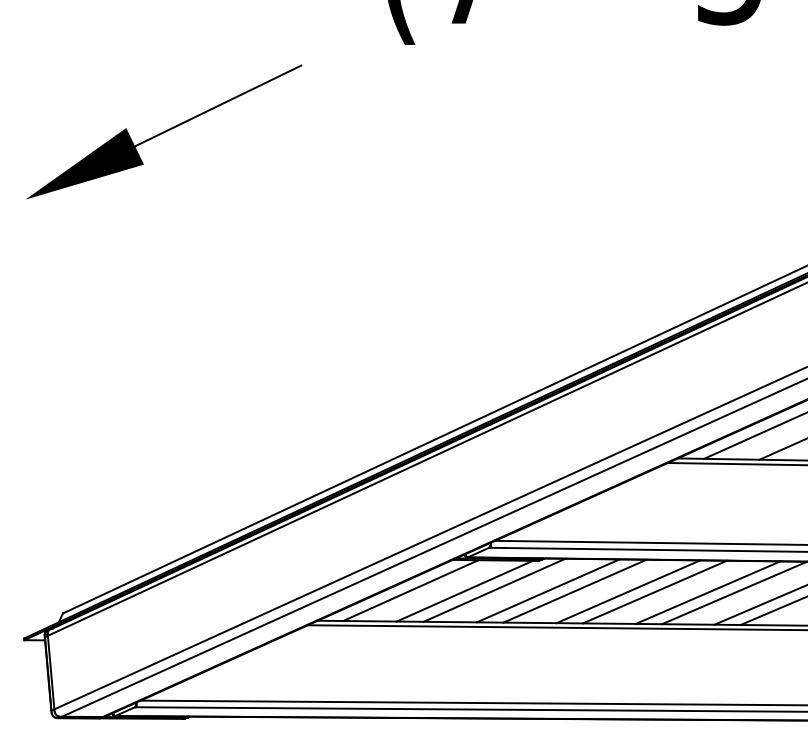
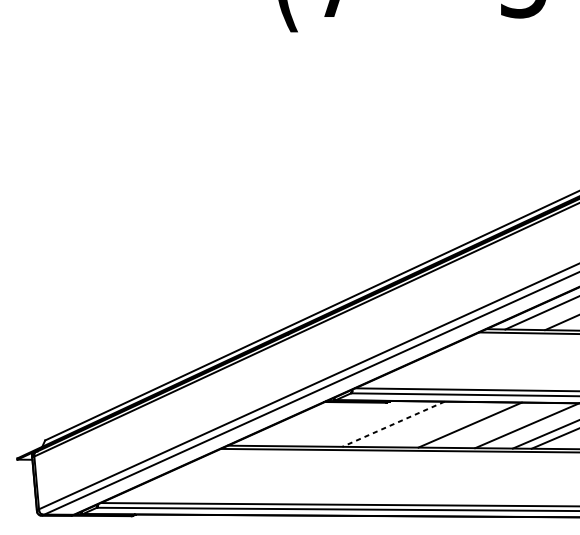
part: (164, 131) -> (118, 94), removed
line: (494, 589) -> (354, 423), removed
line: (410, 590) -> (294, 423), removed
line: (464, 590) -> (333, 423), removed
line: (548, 590) -> (393, 423), solid -> dashed
line: (574, 590) -> (412, 423), removed
line: (628, 591) -> (451, 424), removed
line: (707, 592) -> (507, 425), removed

